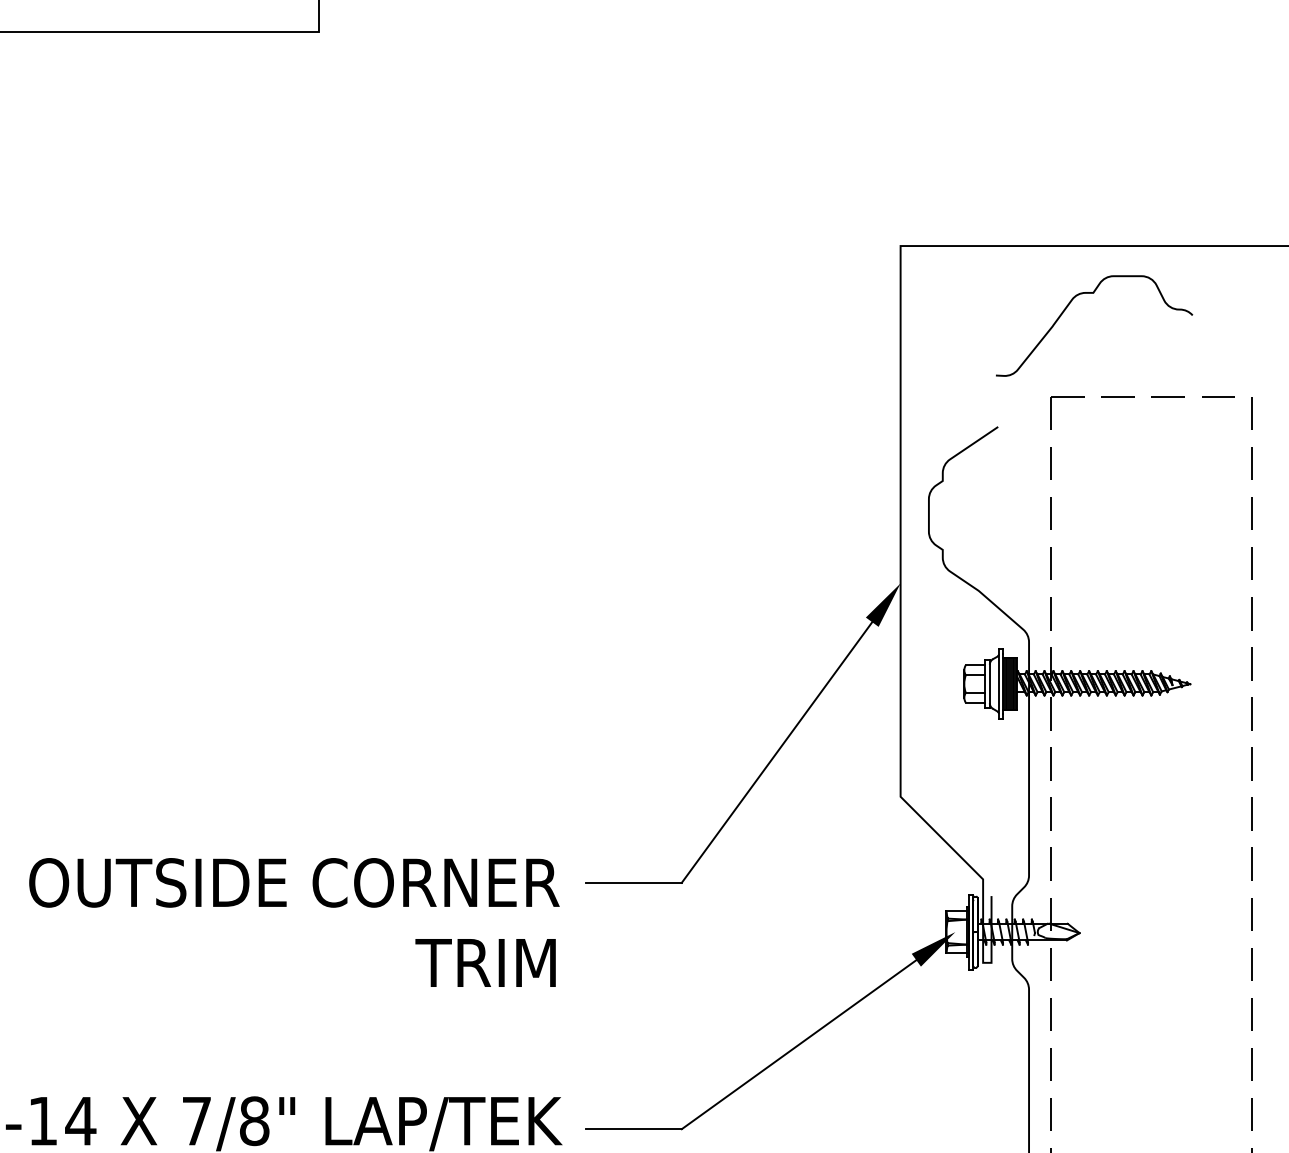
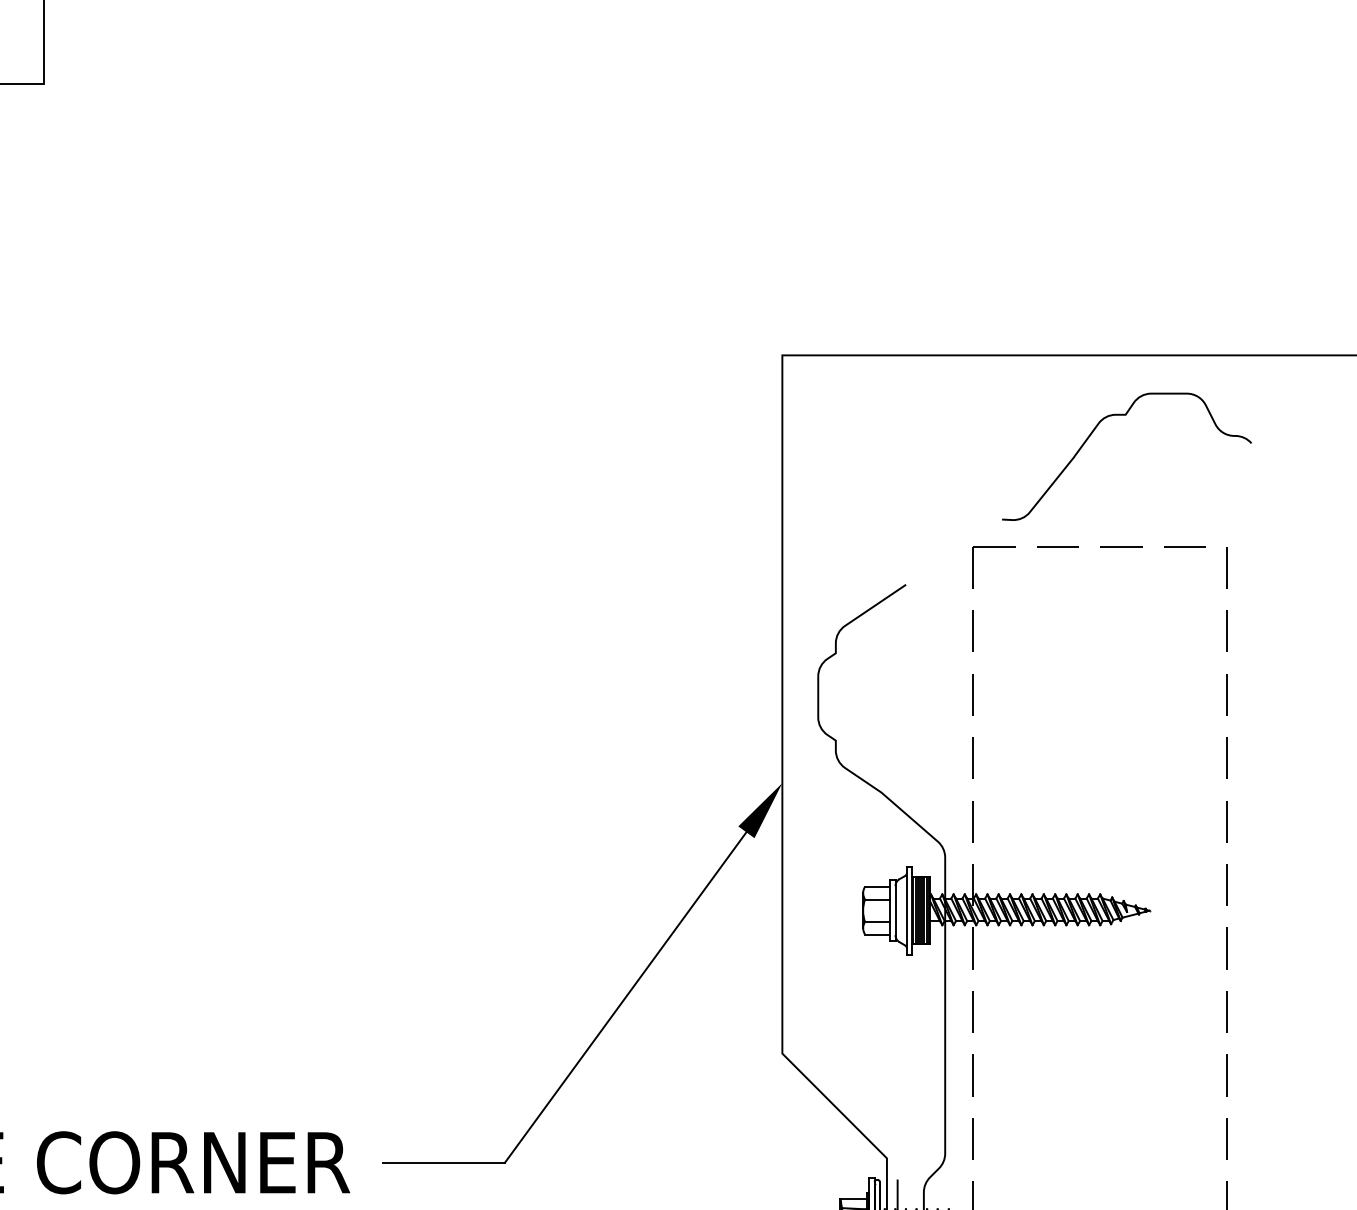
curve: (1094, 293) -> (1127, 415), moved

